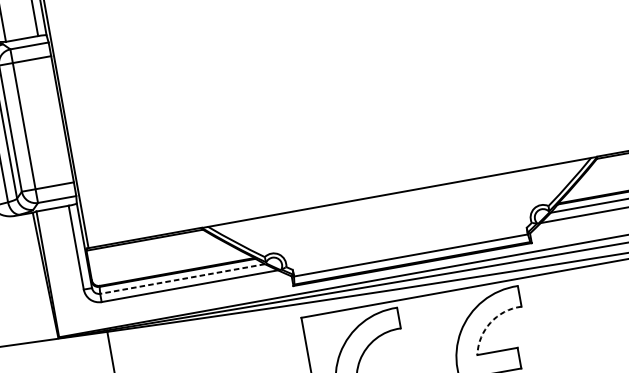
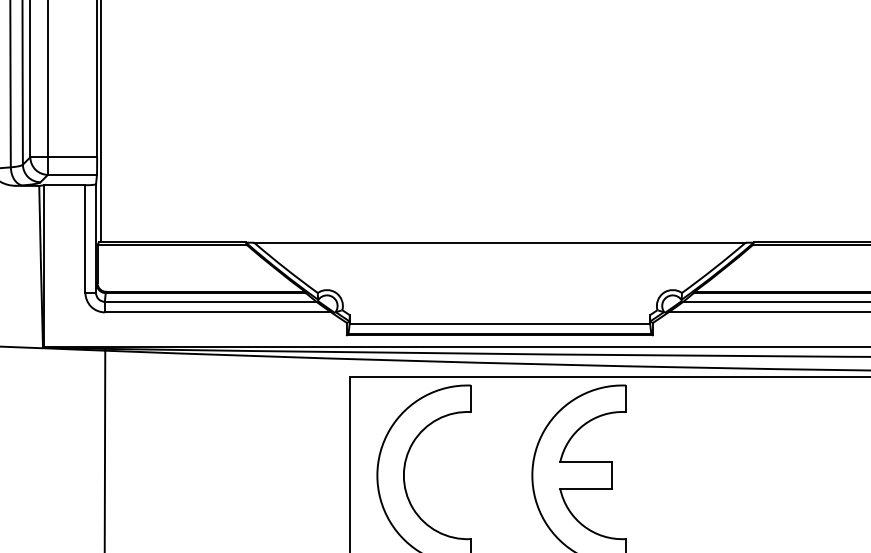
line: (182, 278) -> (210, 301), dashed -> solid
arc: (490, 323) -> (583, 425), dashed -> solid

